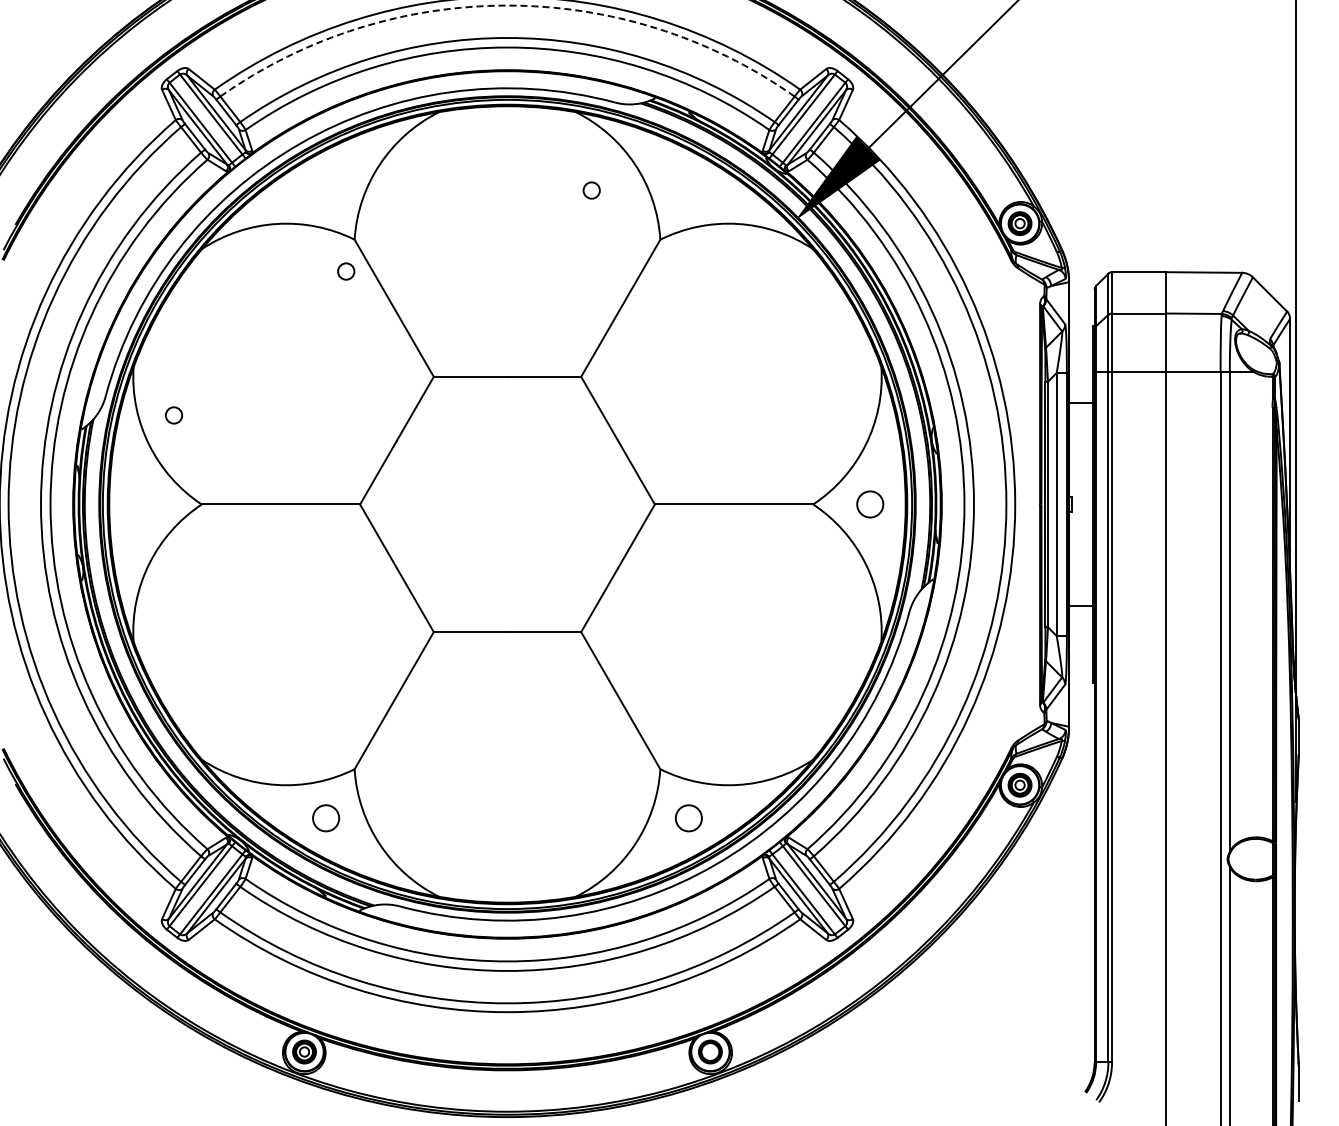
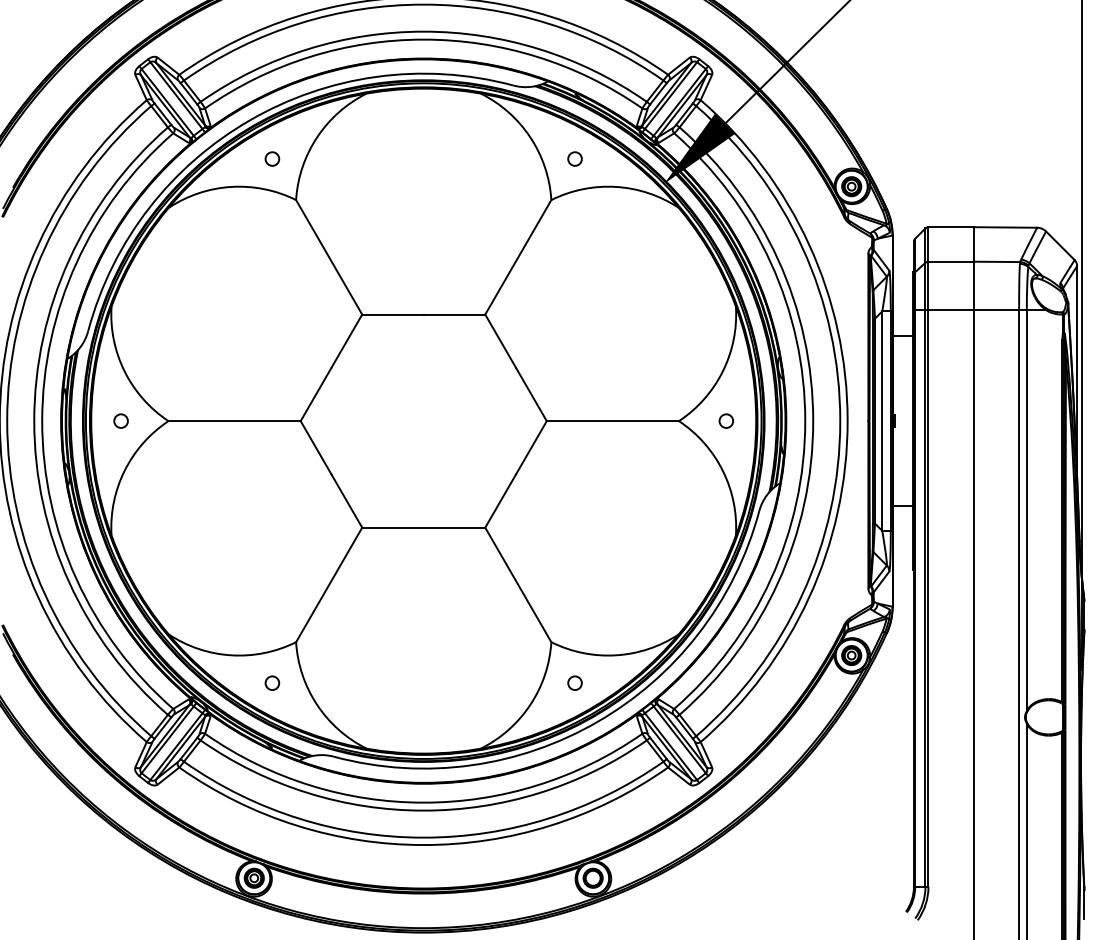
arc: (507, 5) -> (423, 4), dashed -> solid
circle: (591, 190) -> (574, 158), moved
circle: (346, 271) -> (272, 158), moved
circle: (173, 415) -> (120, 421), moved
circle: (869, 504) -> (725, 421), size x0.62
circle: (326, 818) -> (272, 683), size x0.62
circle: (688, 818) -> (574, 683), size x0.62

